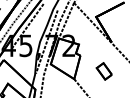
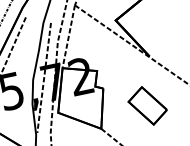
part: (103, 71) -> (146, 106), size x1.43

